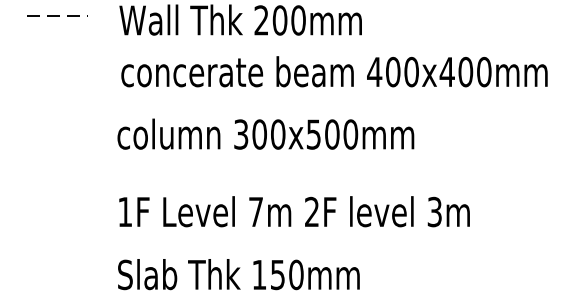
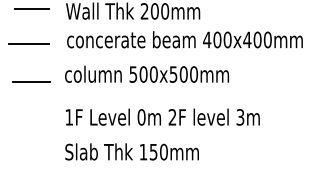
line: (56, 15) -> (31, 8), dashed -> solid
line: (51, 78) -> (28, 43), added
text: (241, 132) -> (133, 73), 300x500mm -> 500x500mm
line: (56, 148) -> (31, 82), added
text: (255, 212) -> (141, 117), 7m -> 0m

